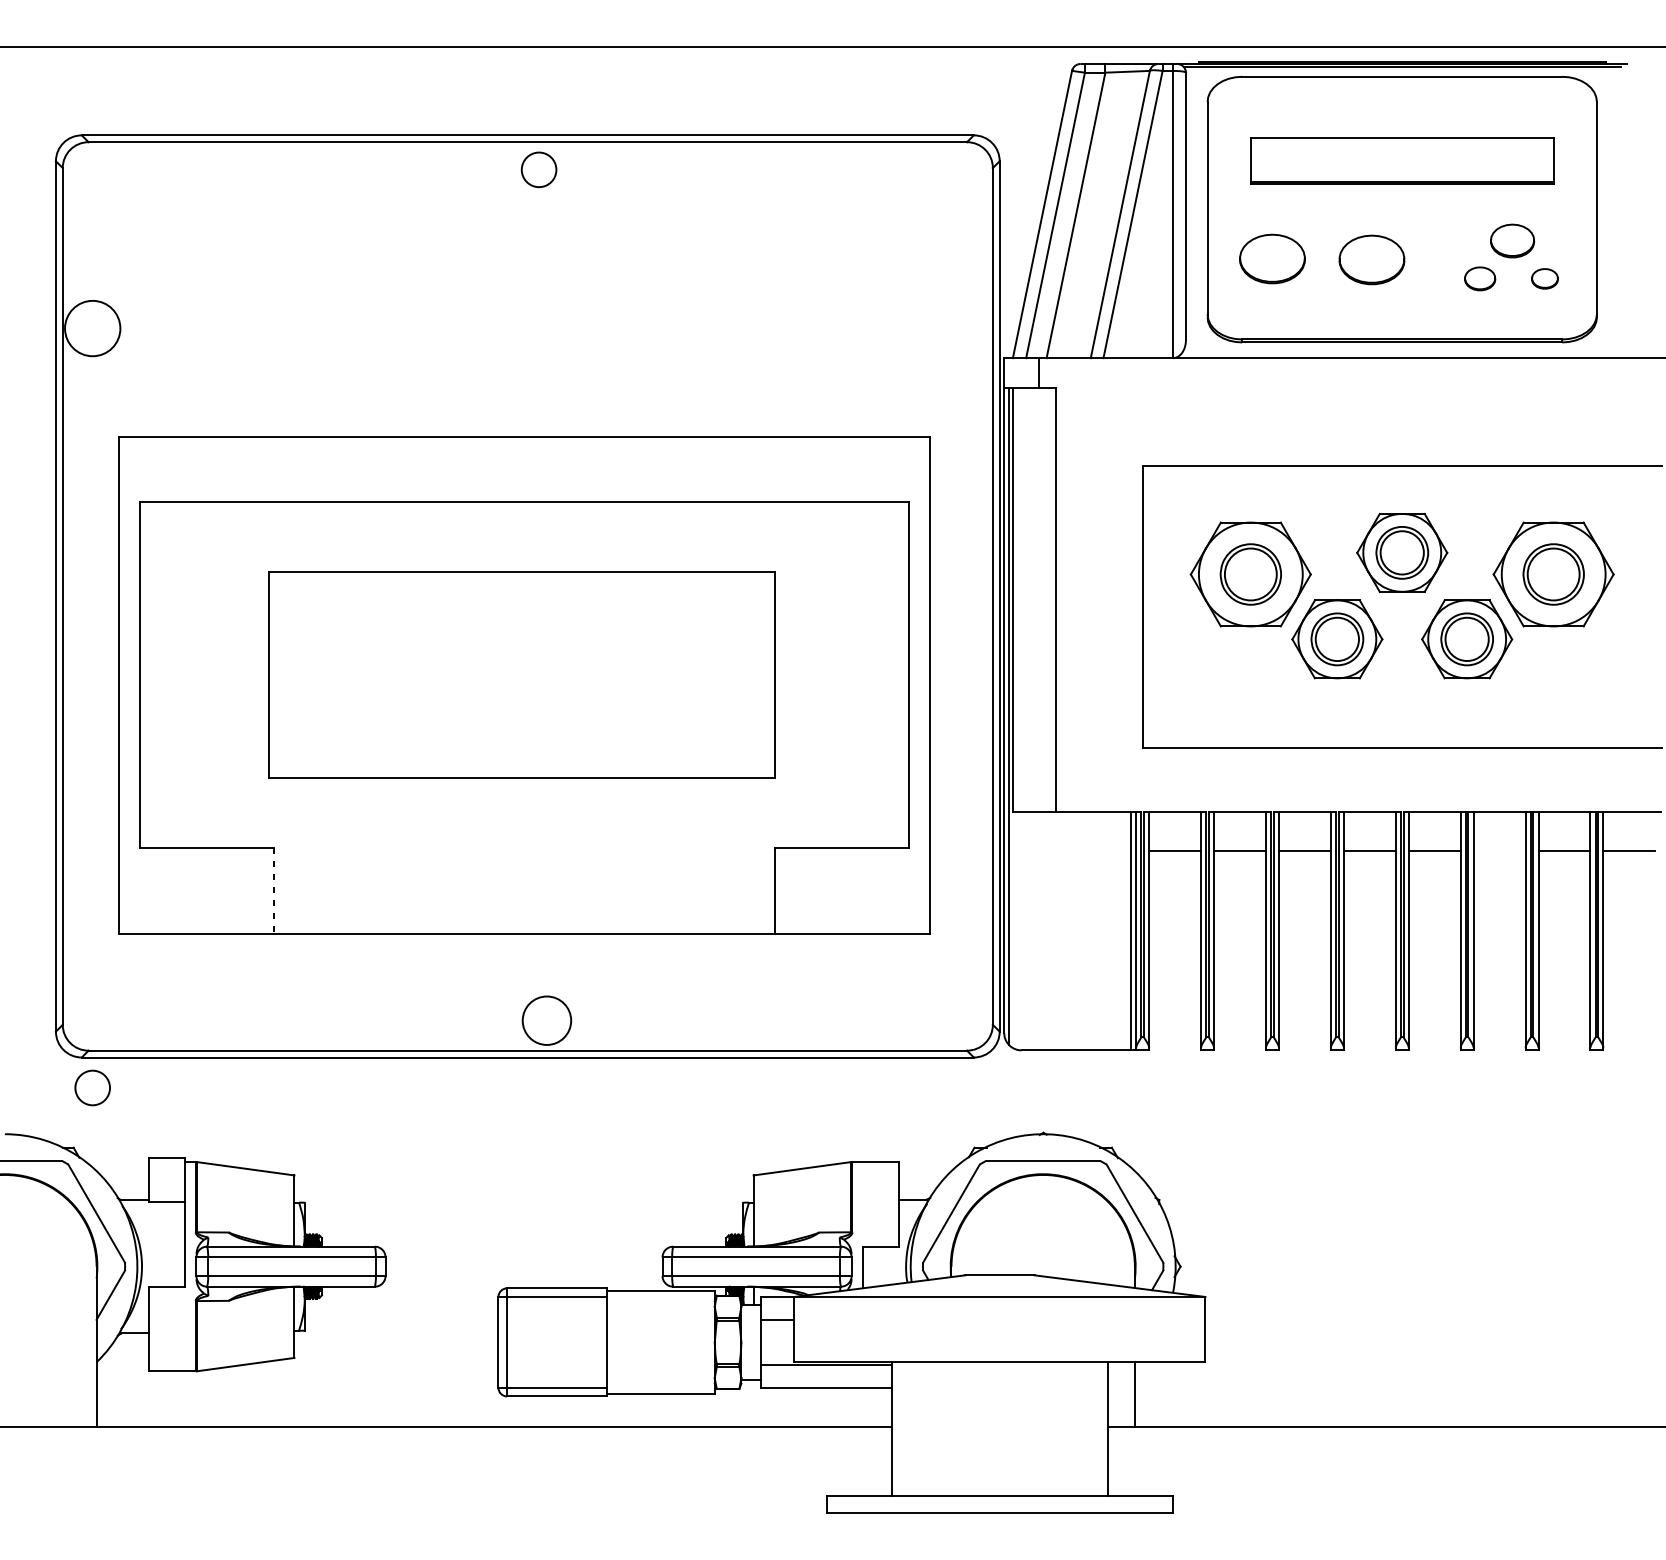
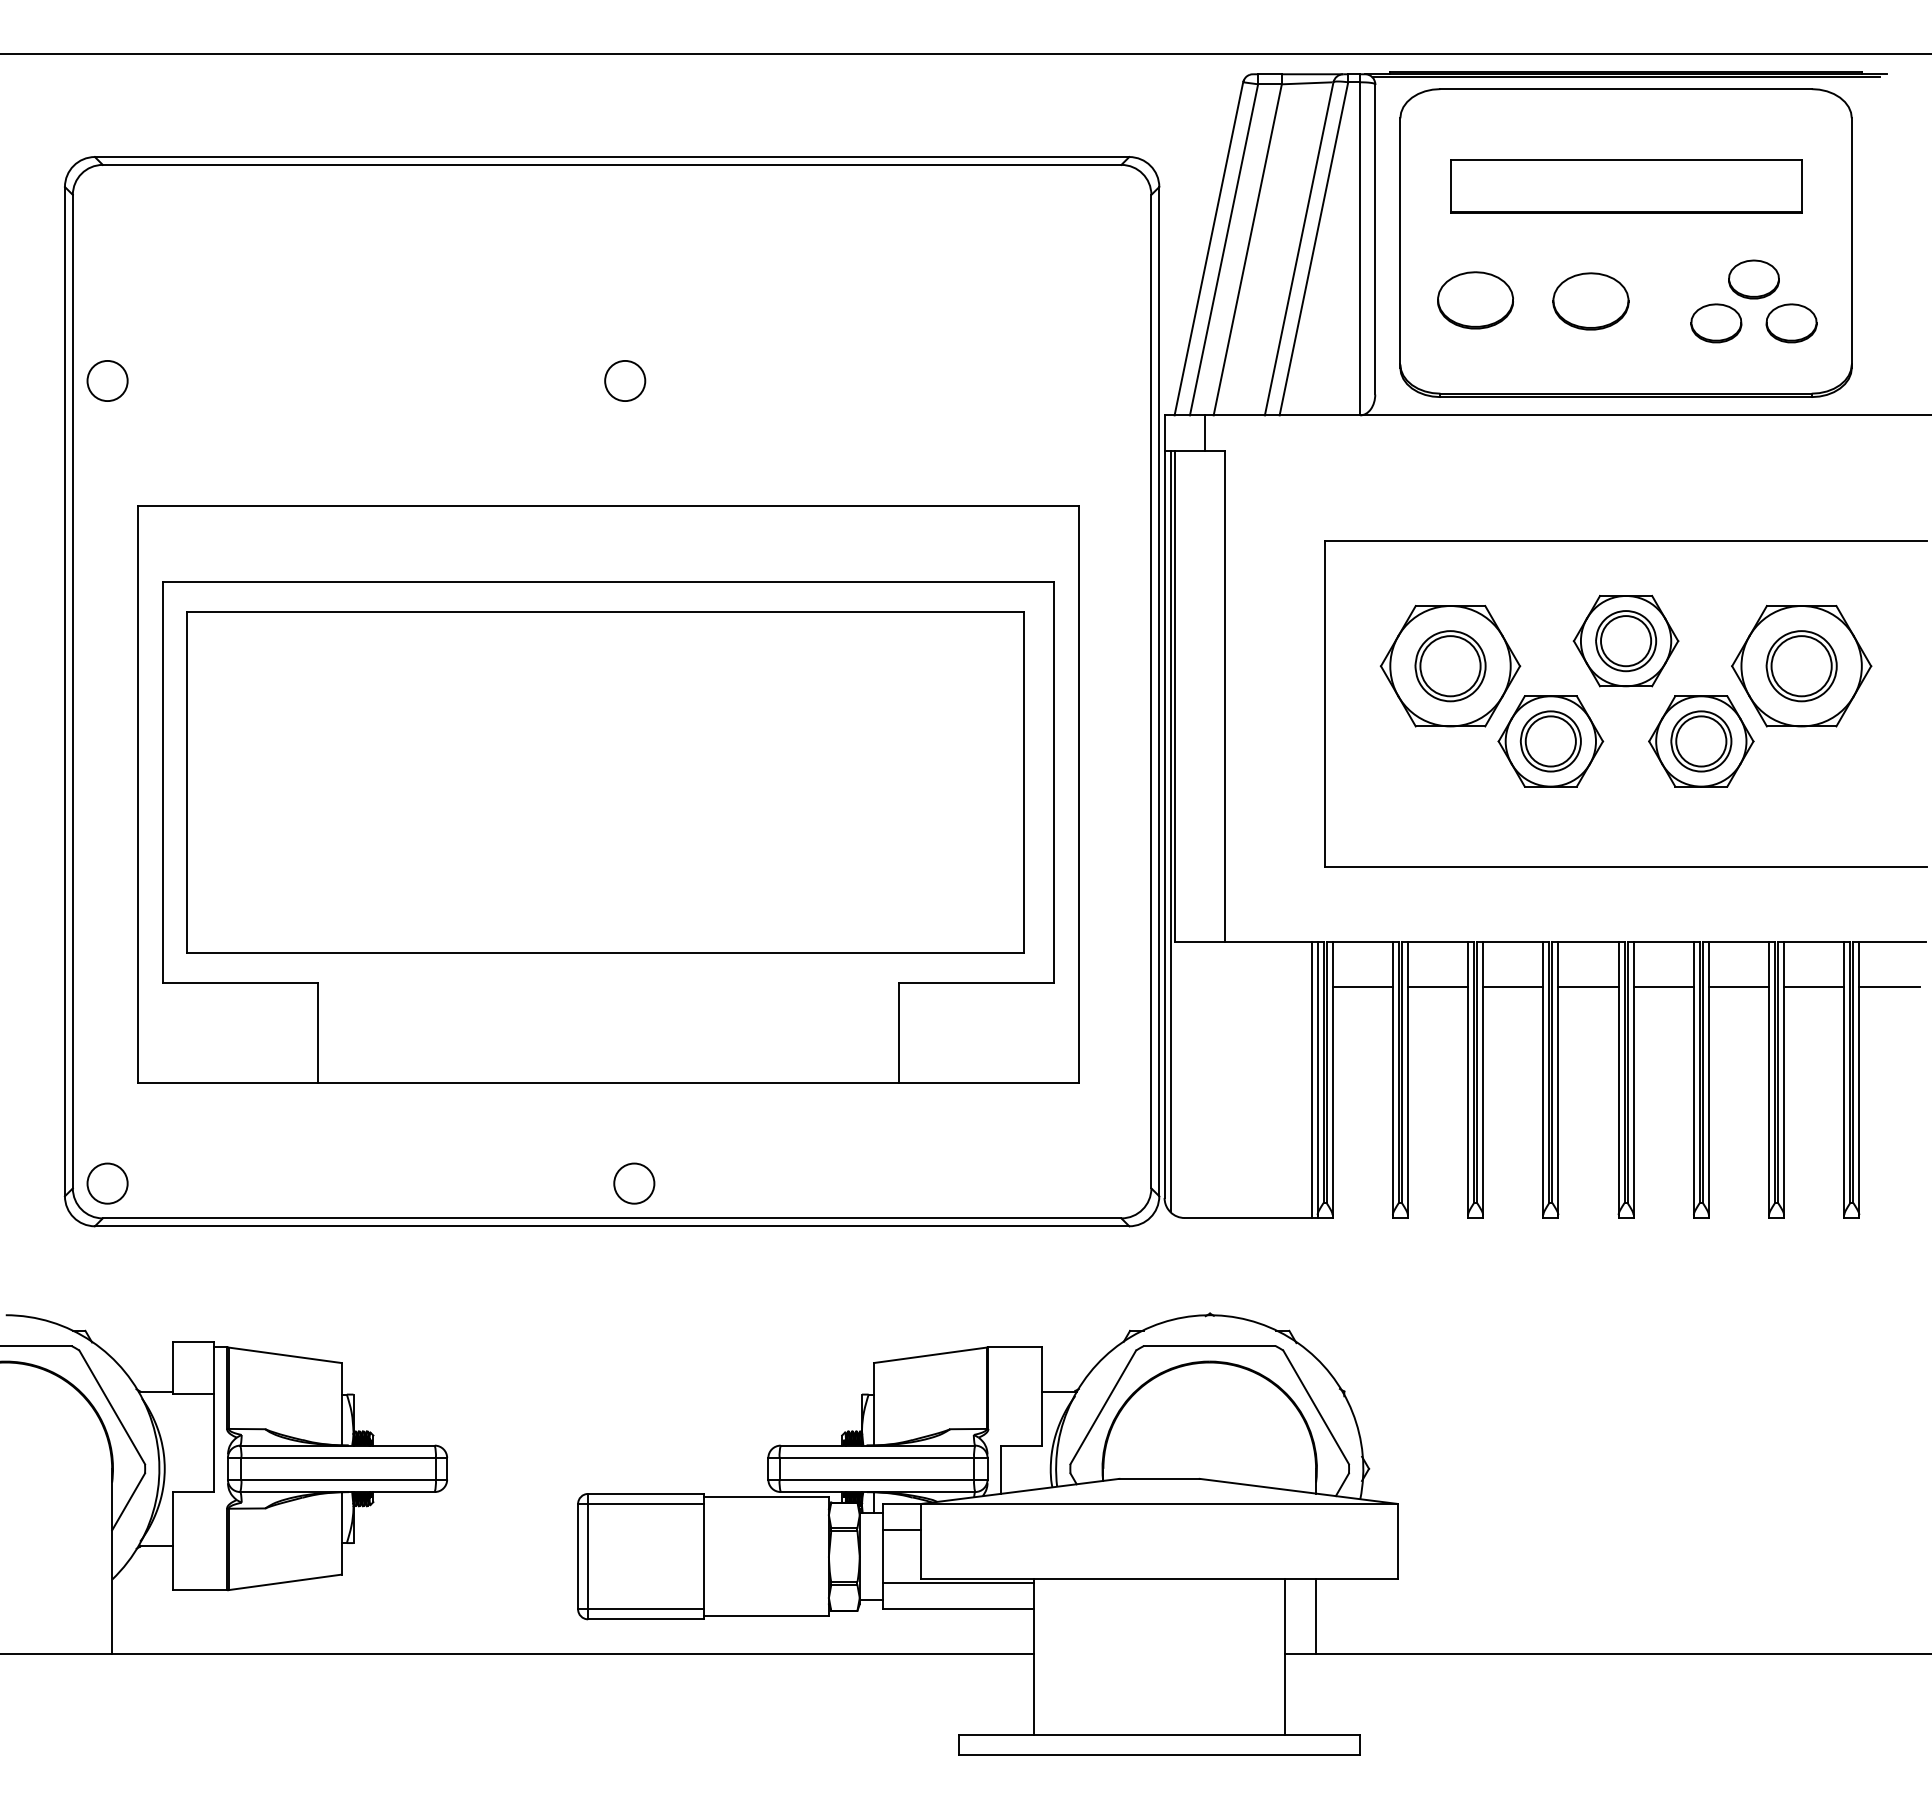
circle: (539, 169) -> (625, 380), moved
part: (1480, 278) -> (1716, 323), size x1.43
part: (1544, 278) -> (1791, 323), size x1.67
circle: (92, 328) -> (107, 380), size x0.62
part: (522, 674) -> (605, 782), size x1.43
line: (1499, 851) -> (1738, 987), added
line: (274, 890) -> (318, 1032), dashed -> solid
circle: (547, 1020) -> (634, 1183), size x0.71
circle: (92, 1087) -> (107, 1183), moved

